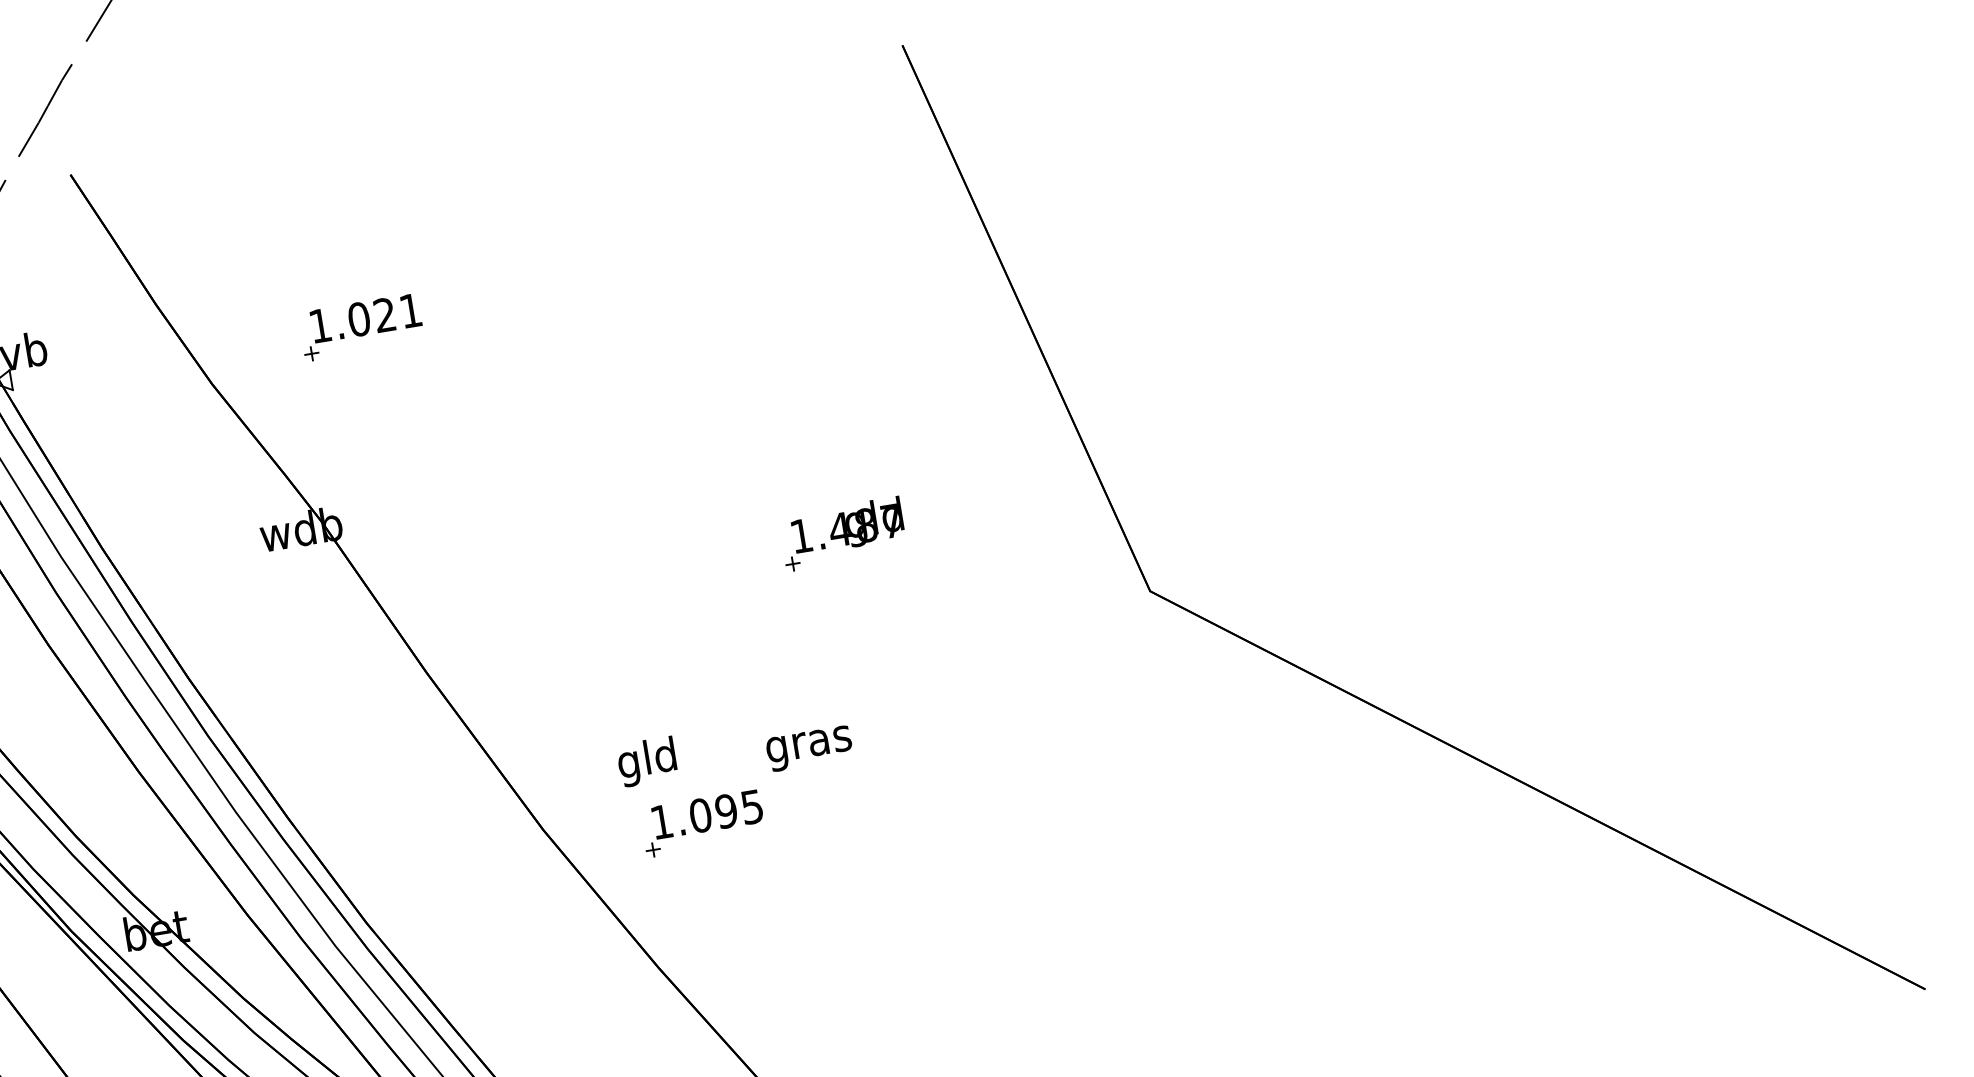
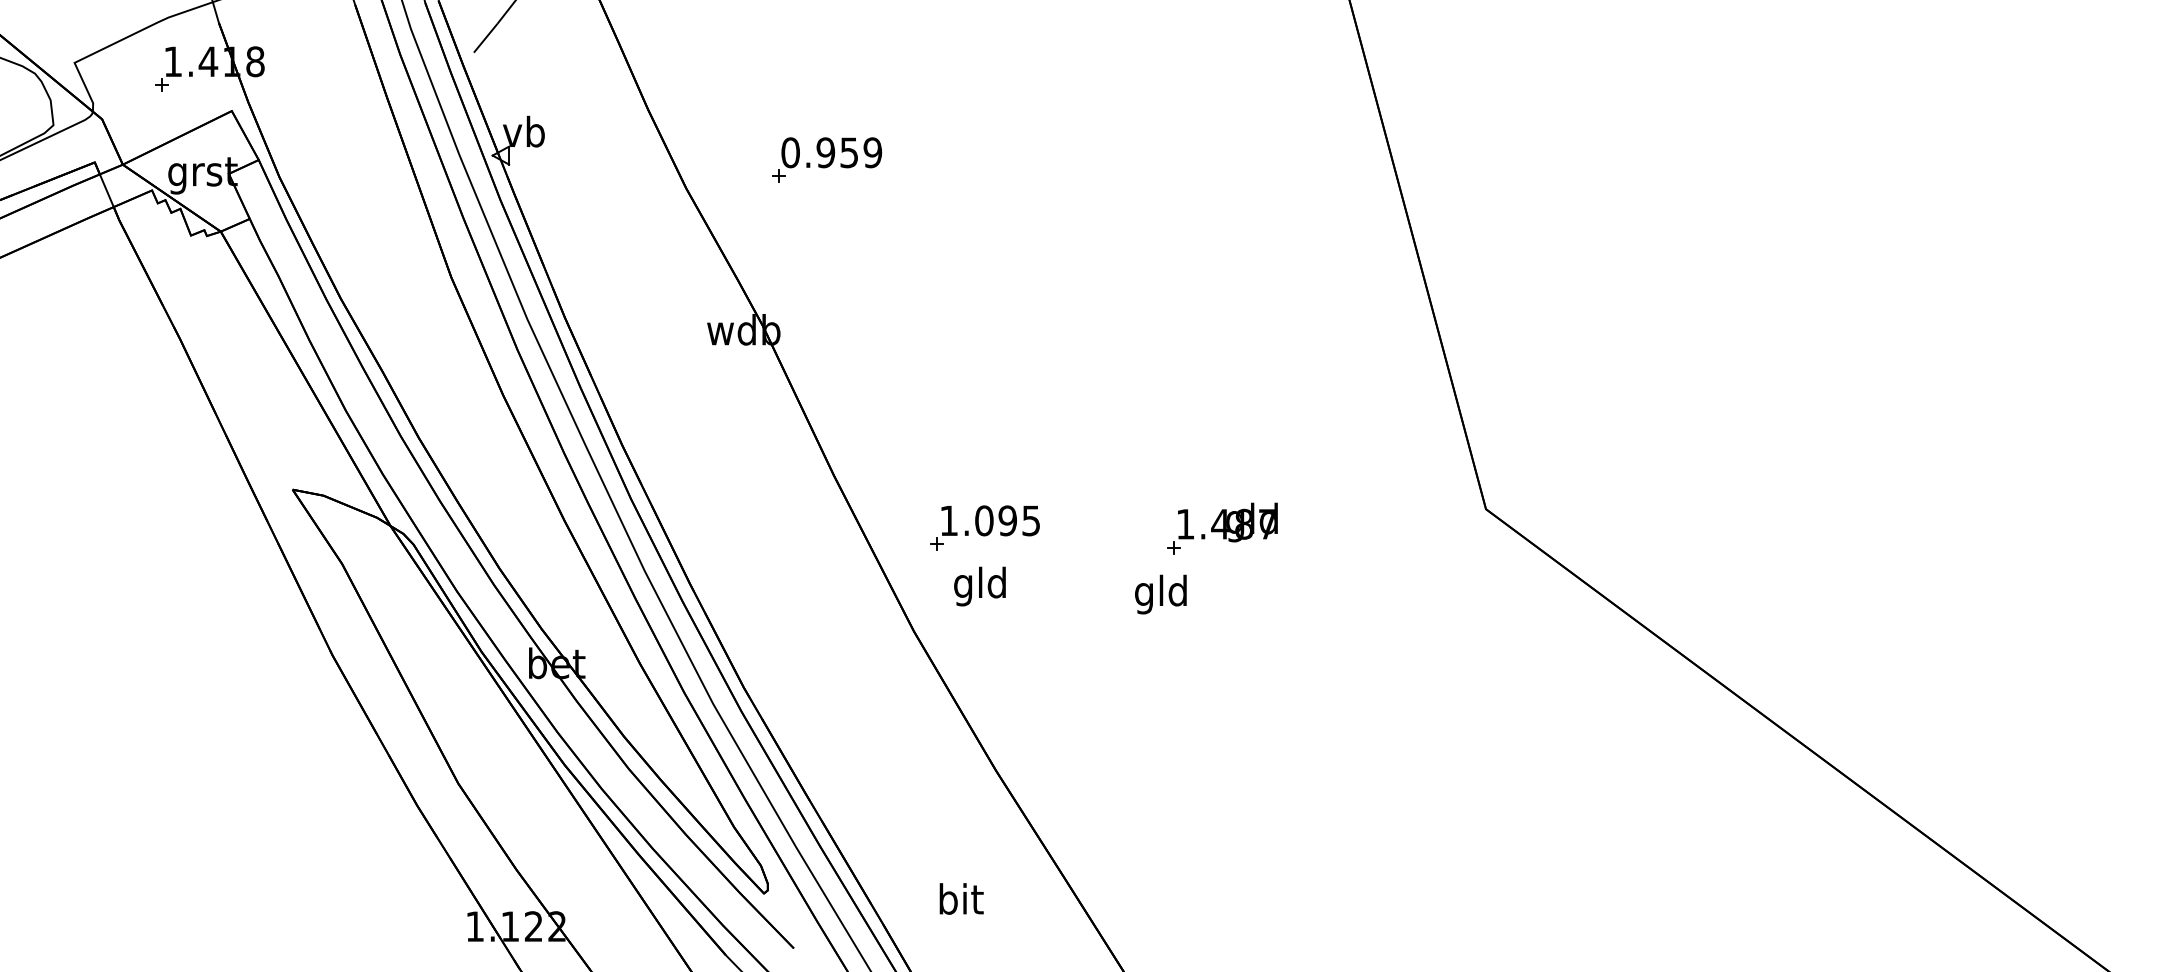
text: (365, 318) -> (831, 152), 1.021 -> 0.959
part: (842, 533) -> (1222, 528), moved
text: (808, 744) -> (1161, 594), gras -> gld
text: (646, 761) -> (979, 586), moved
part: (702, 822) -> (984, 527), moved

